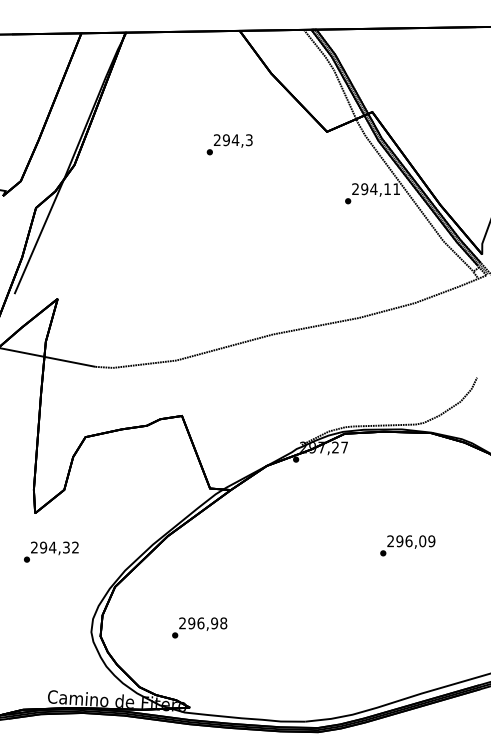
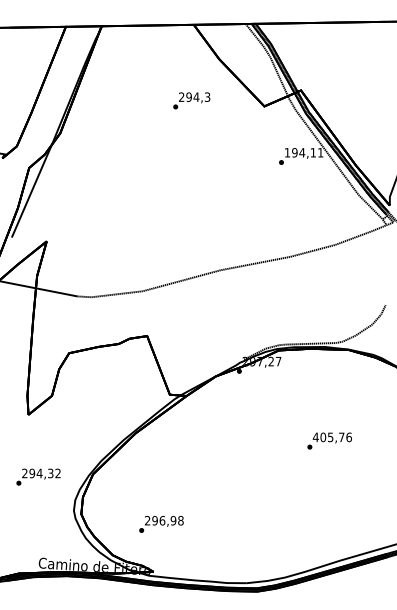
text: (229, 144) -> (191, 100), moved
text: (354, 188) -> (286, 152), 294,11 -> 194,11
text: (410, 541) -> (331, 437), 296,09 -> 405,76
text: (51, 551) -> (38, 476), moved
text: (199, 628) -> (161, 524), moved

